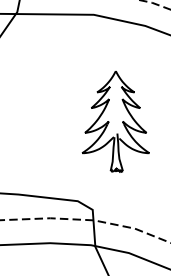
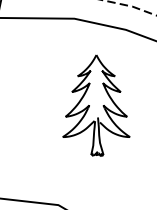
part: (115, 121) -> (96, 105), moved

